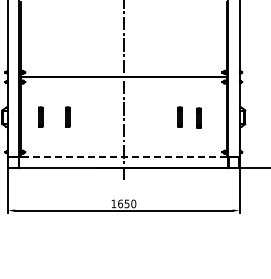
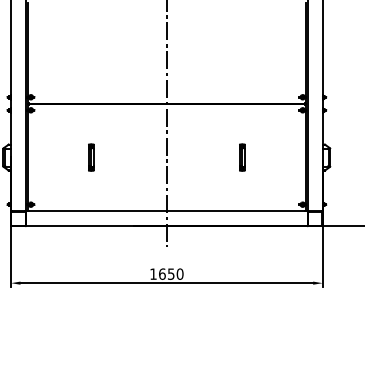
part: (40, 116) -> (54, 156), removed
part: (198, 117) -> (267, 157), removed
line: (123, 157) -> (166, 211), dashed -> solid

